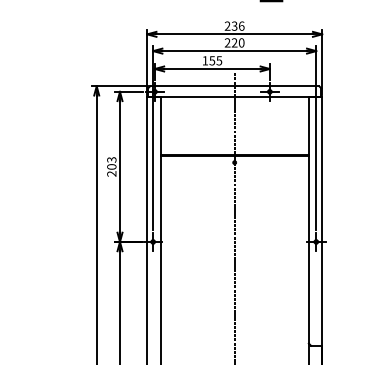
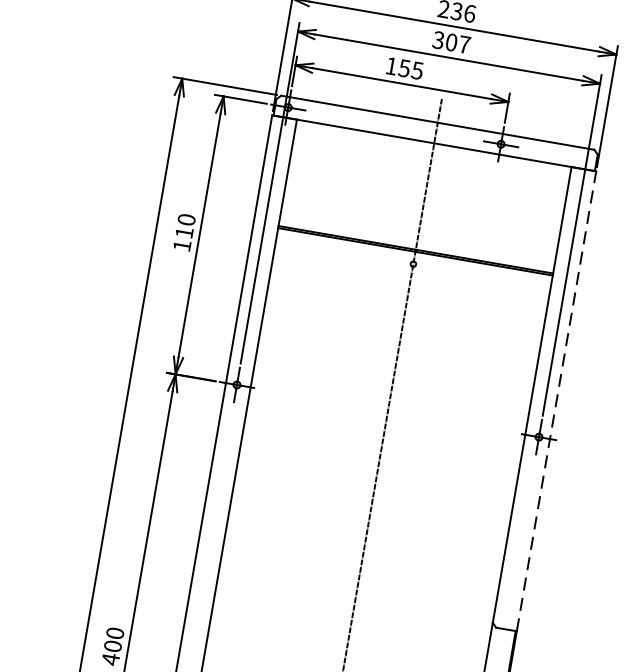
text: (234, 42) -> (451, 41), 220 -> 307
text: (111, 166) -> (183, 231), 203 -> 110
line: (322, 221) -> (557, 401), solid -> dashed

